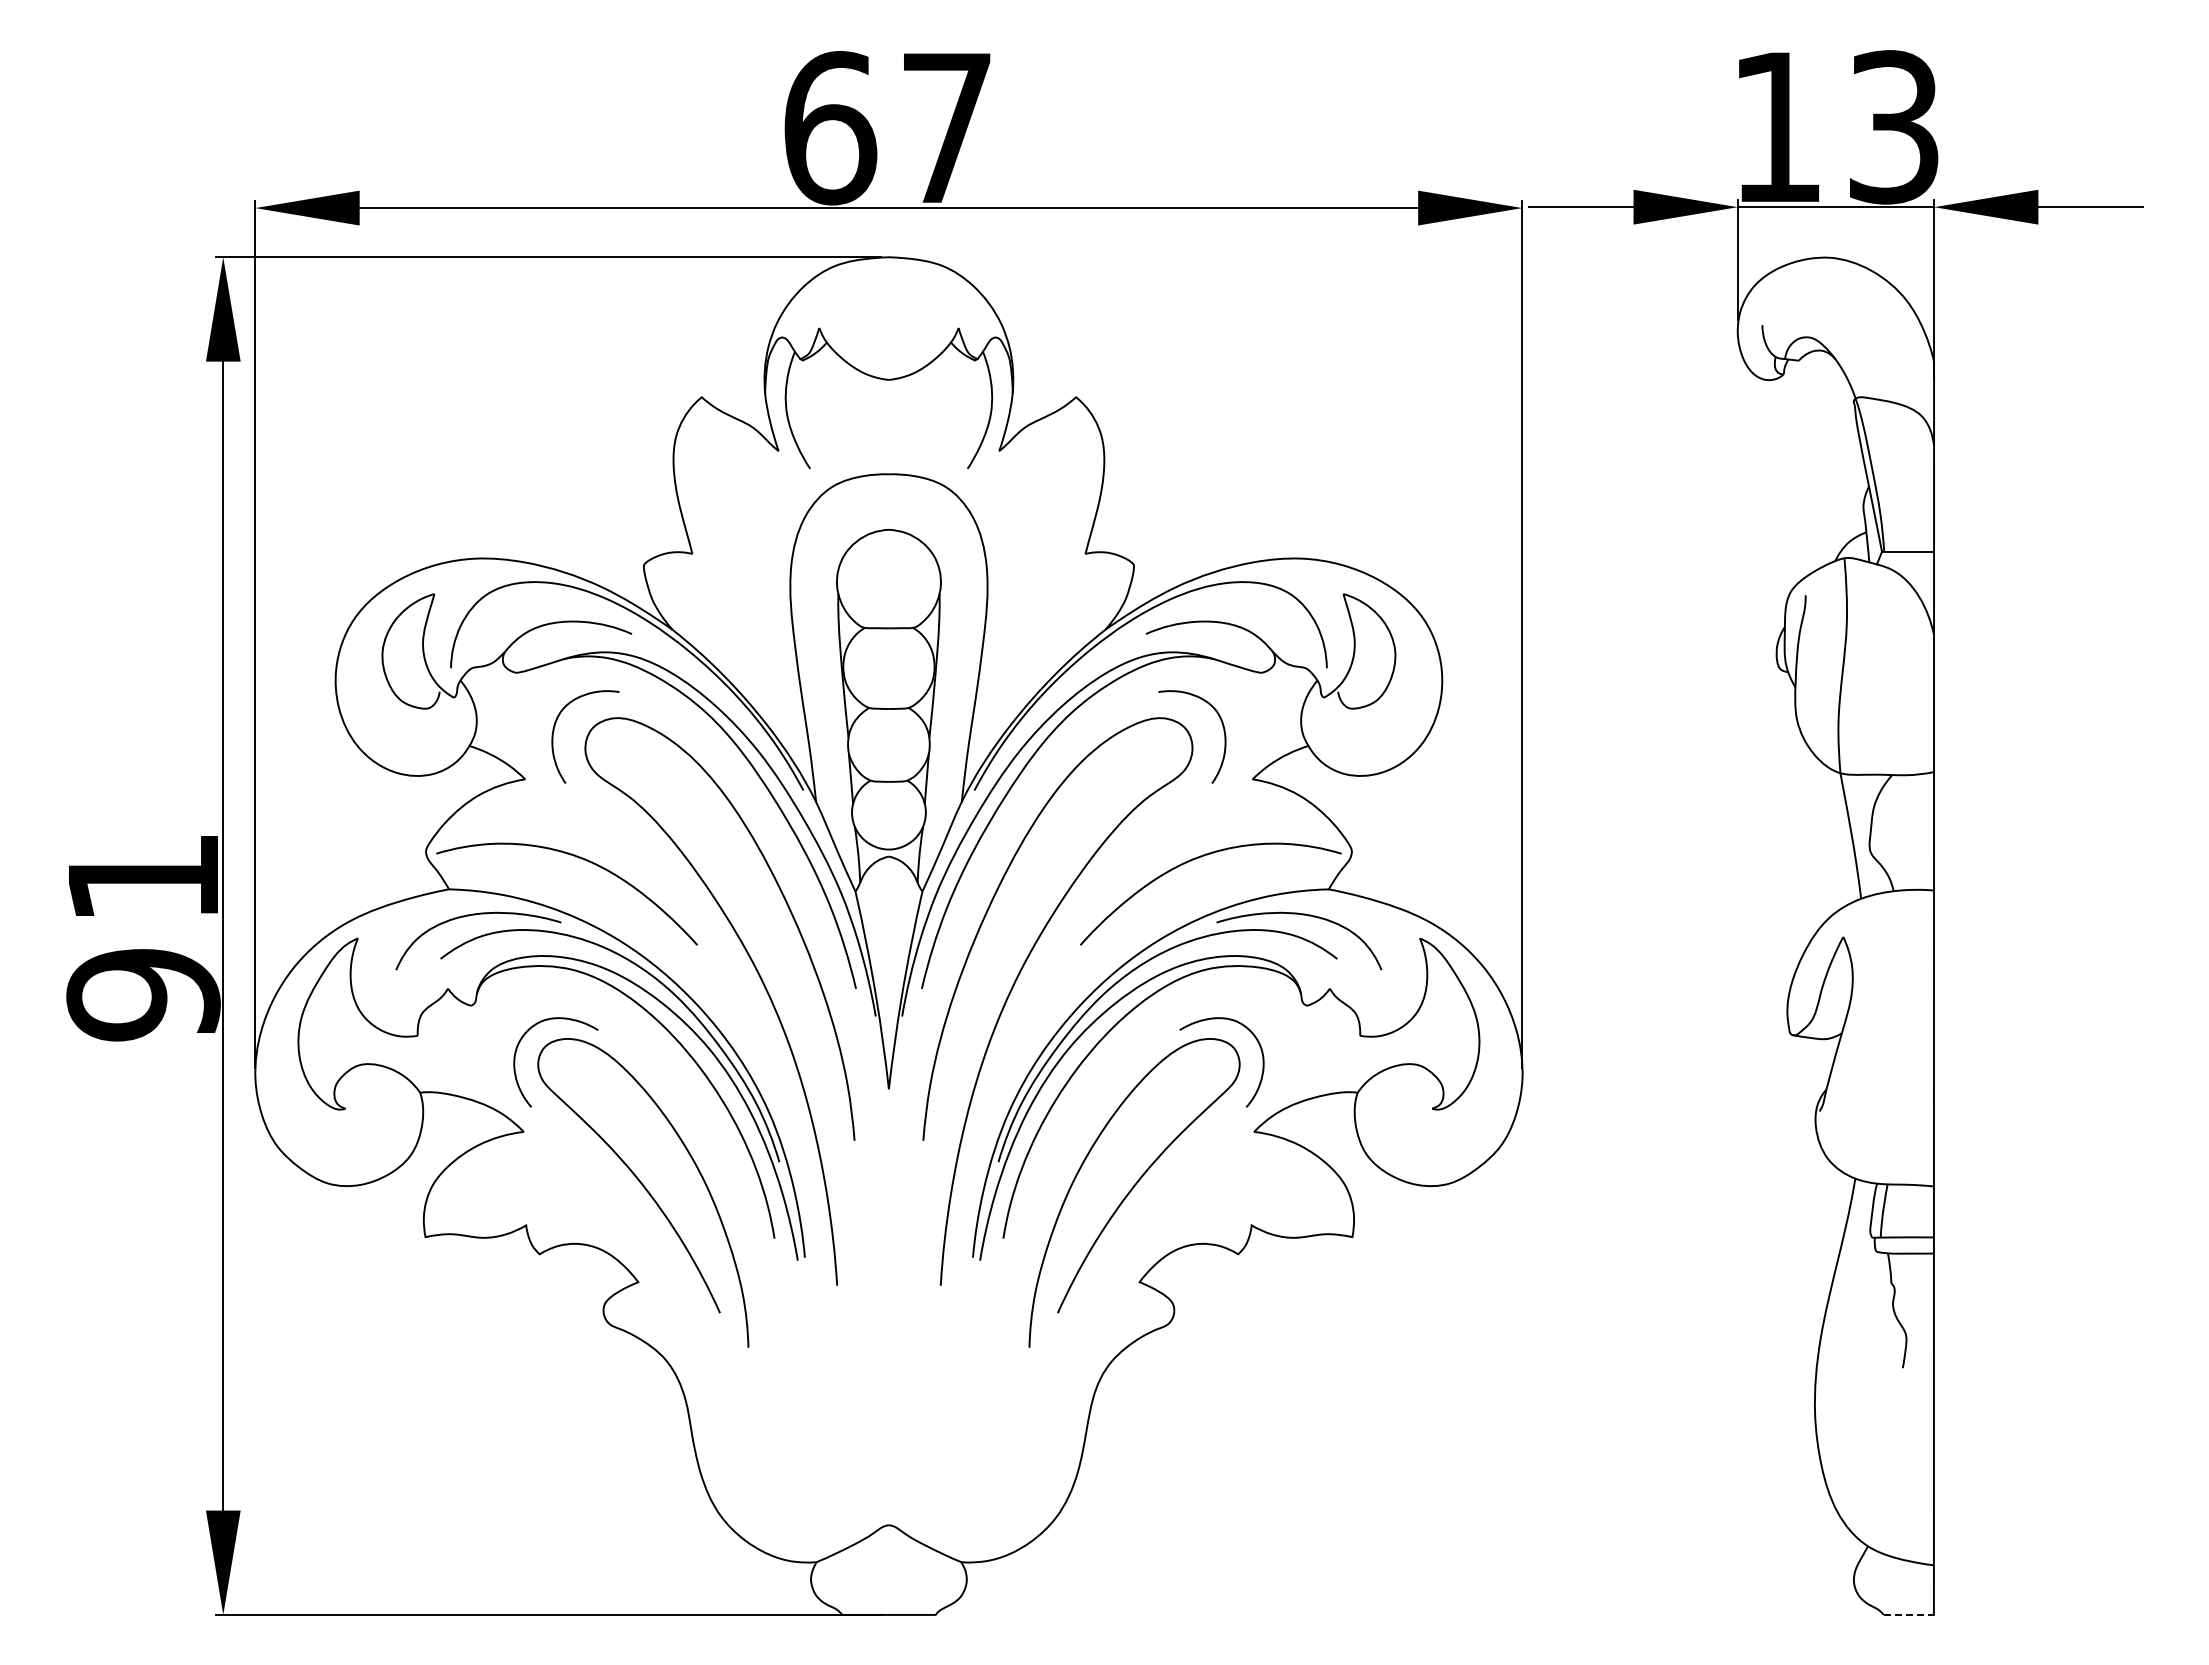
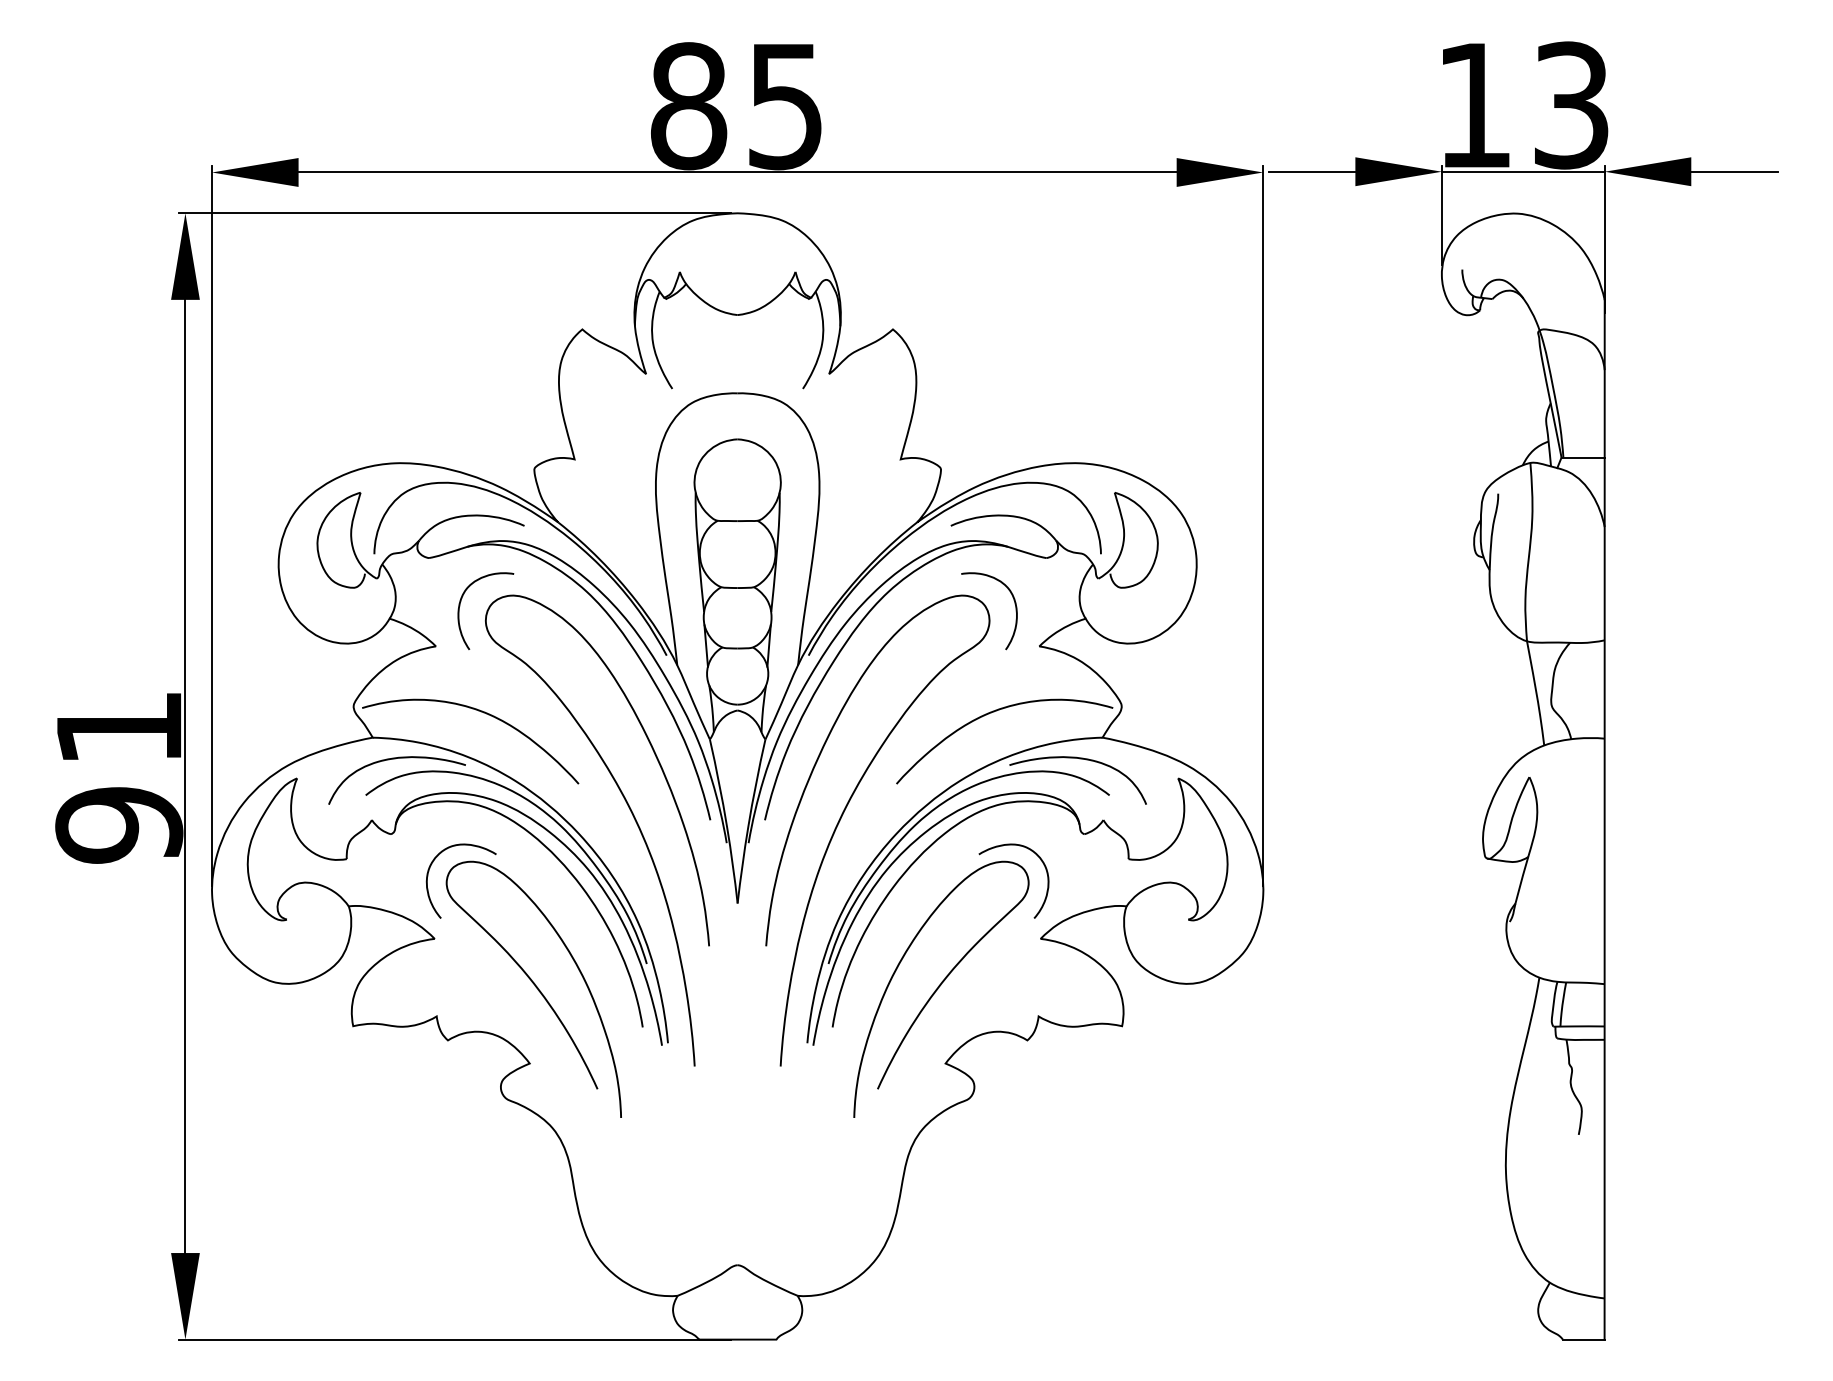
text: (887, 128) -> (736, 106), 67 -> 85
line: (1909, 1614) -> (1584, 1339), dashed -> solid

